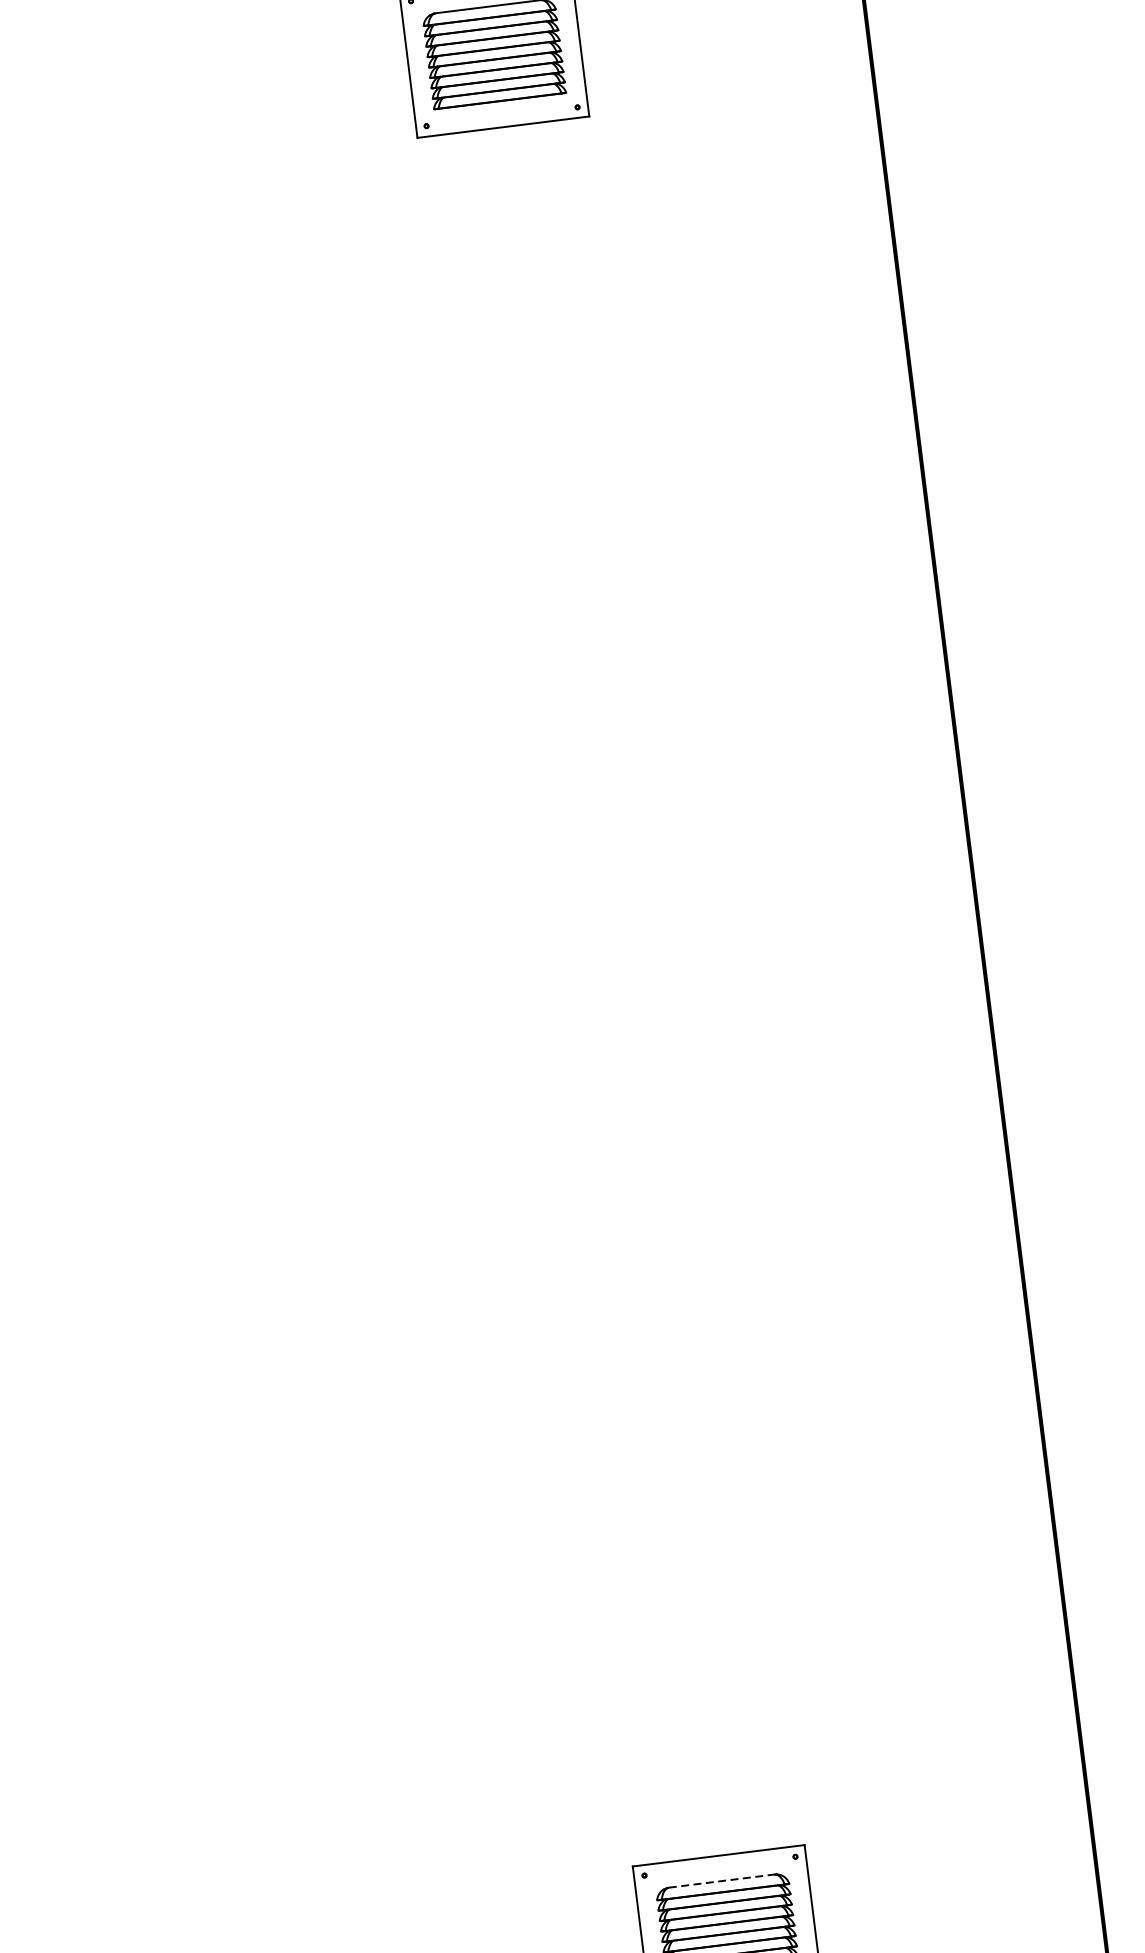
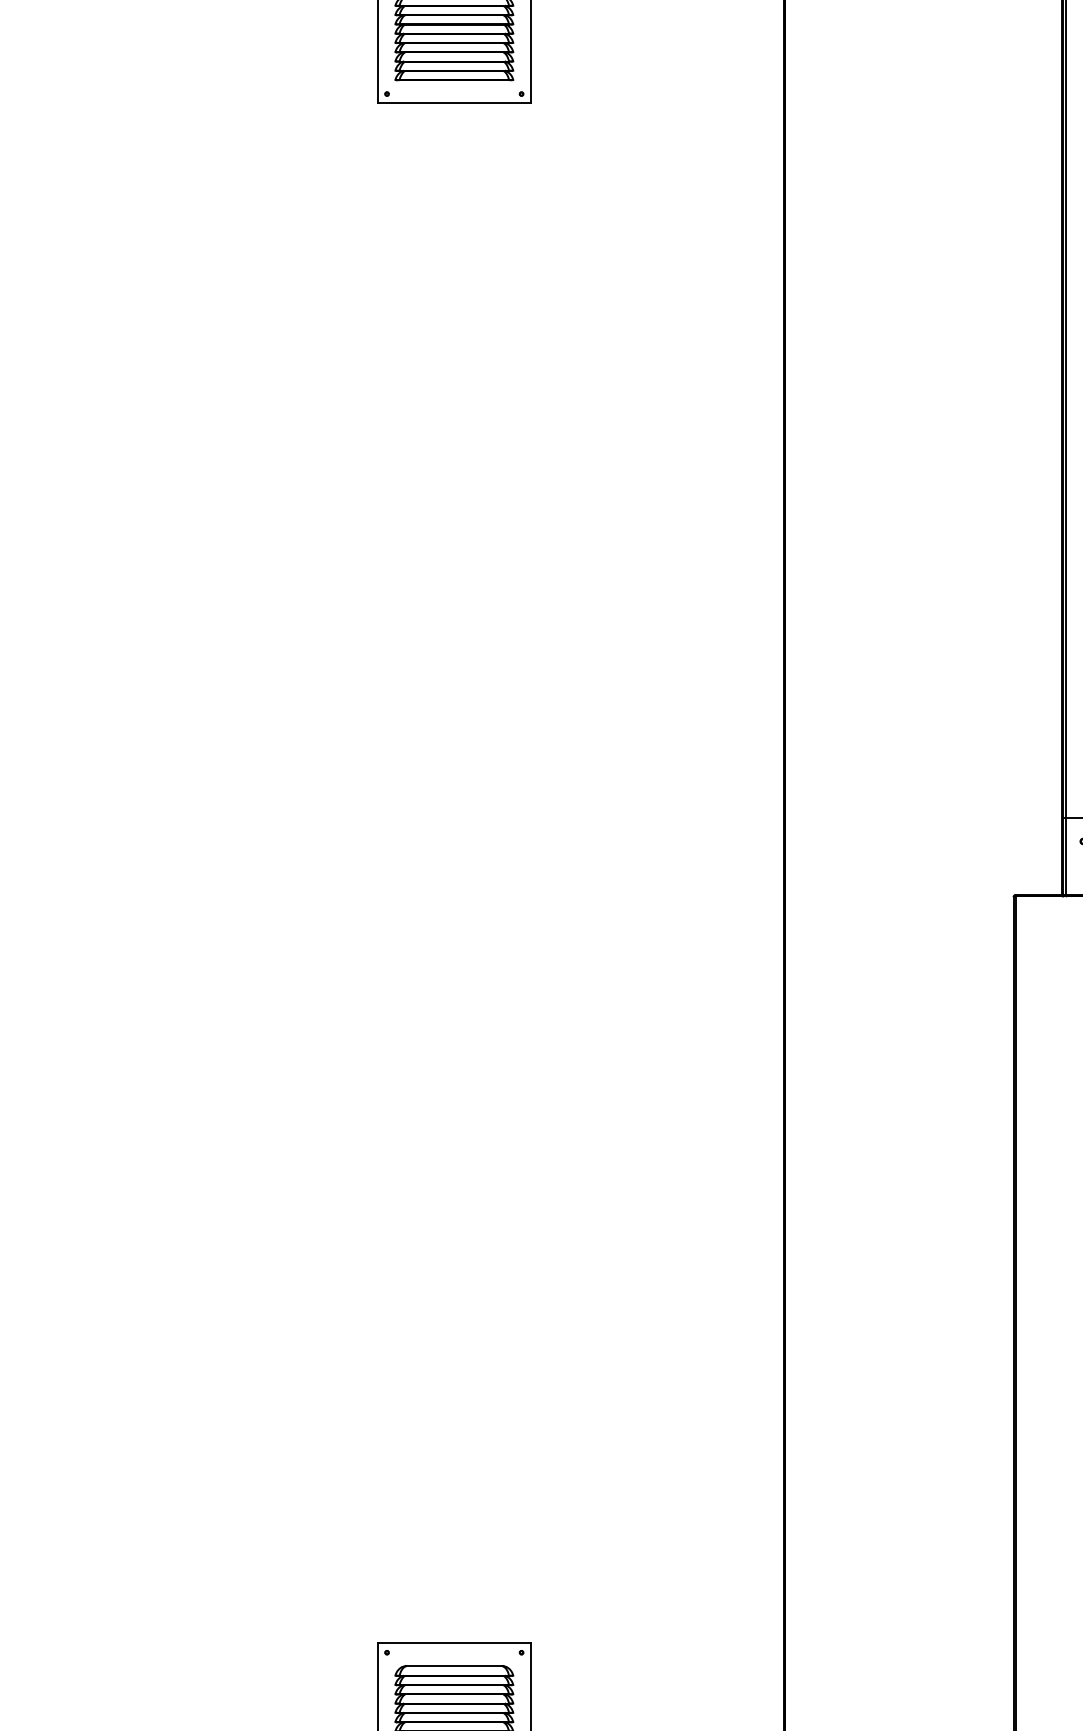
line: (721, 1880) -> (454, 1665), dashed -> solid

